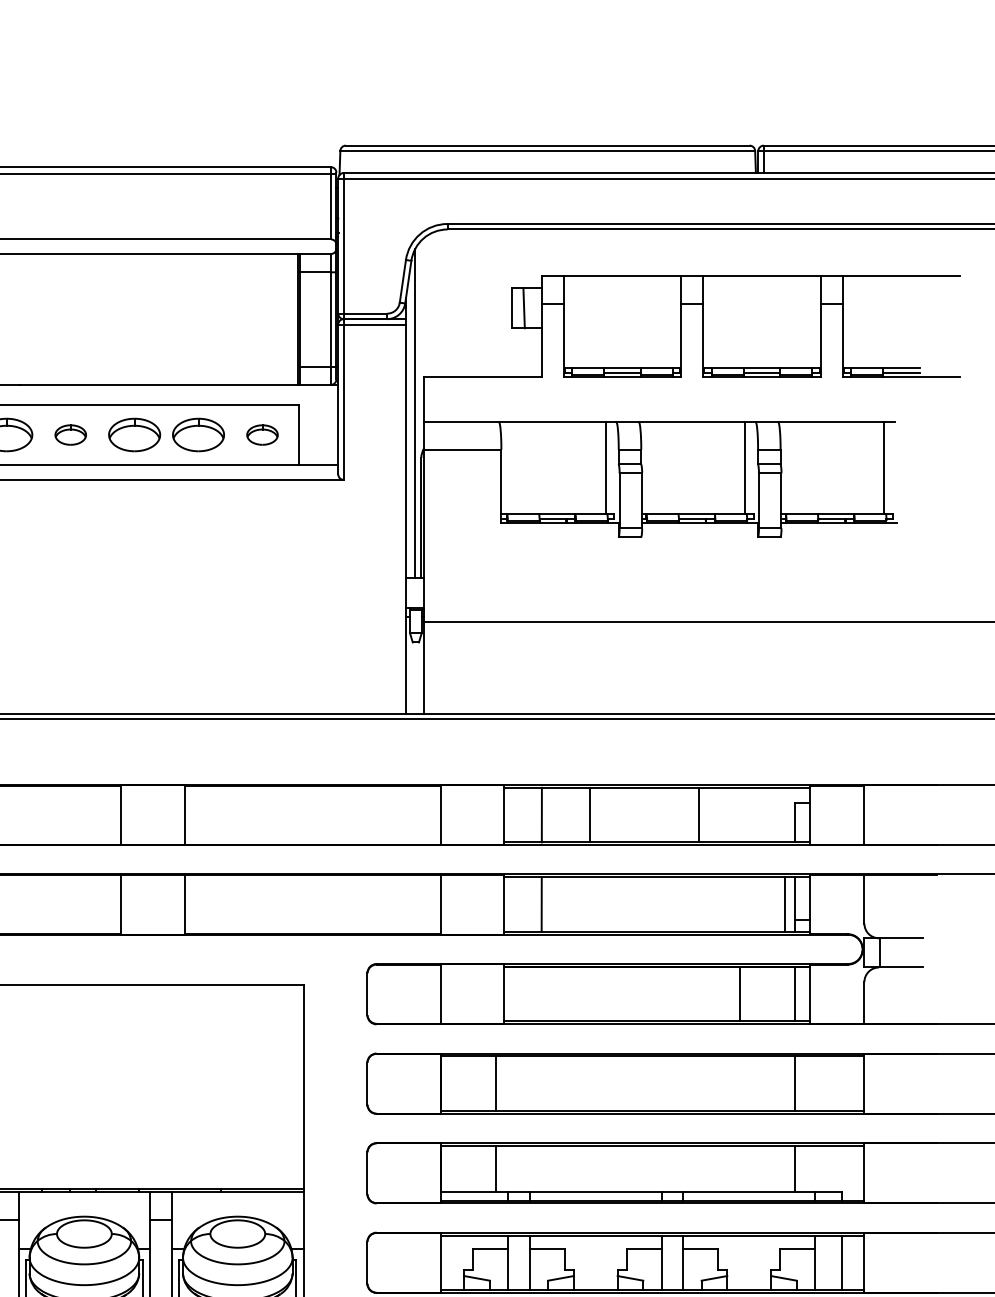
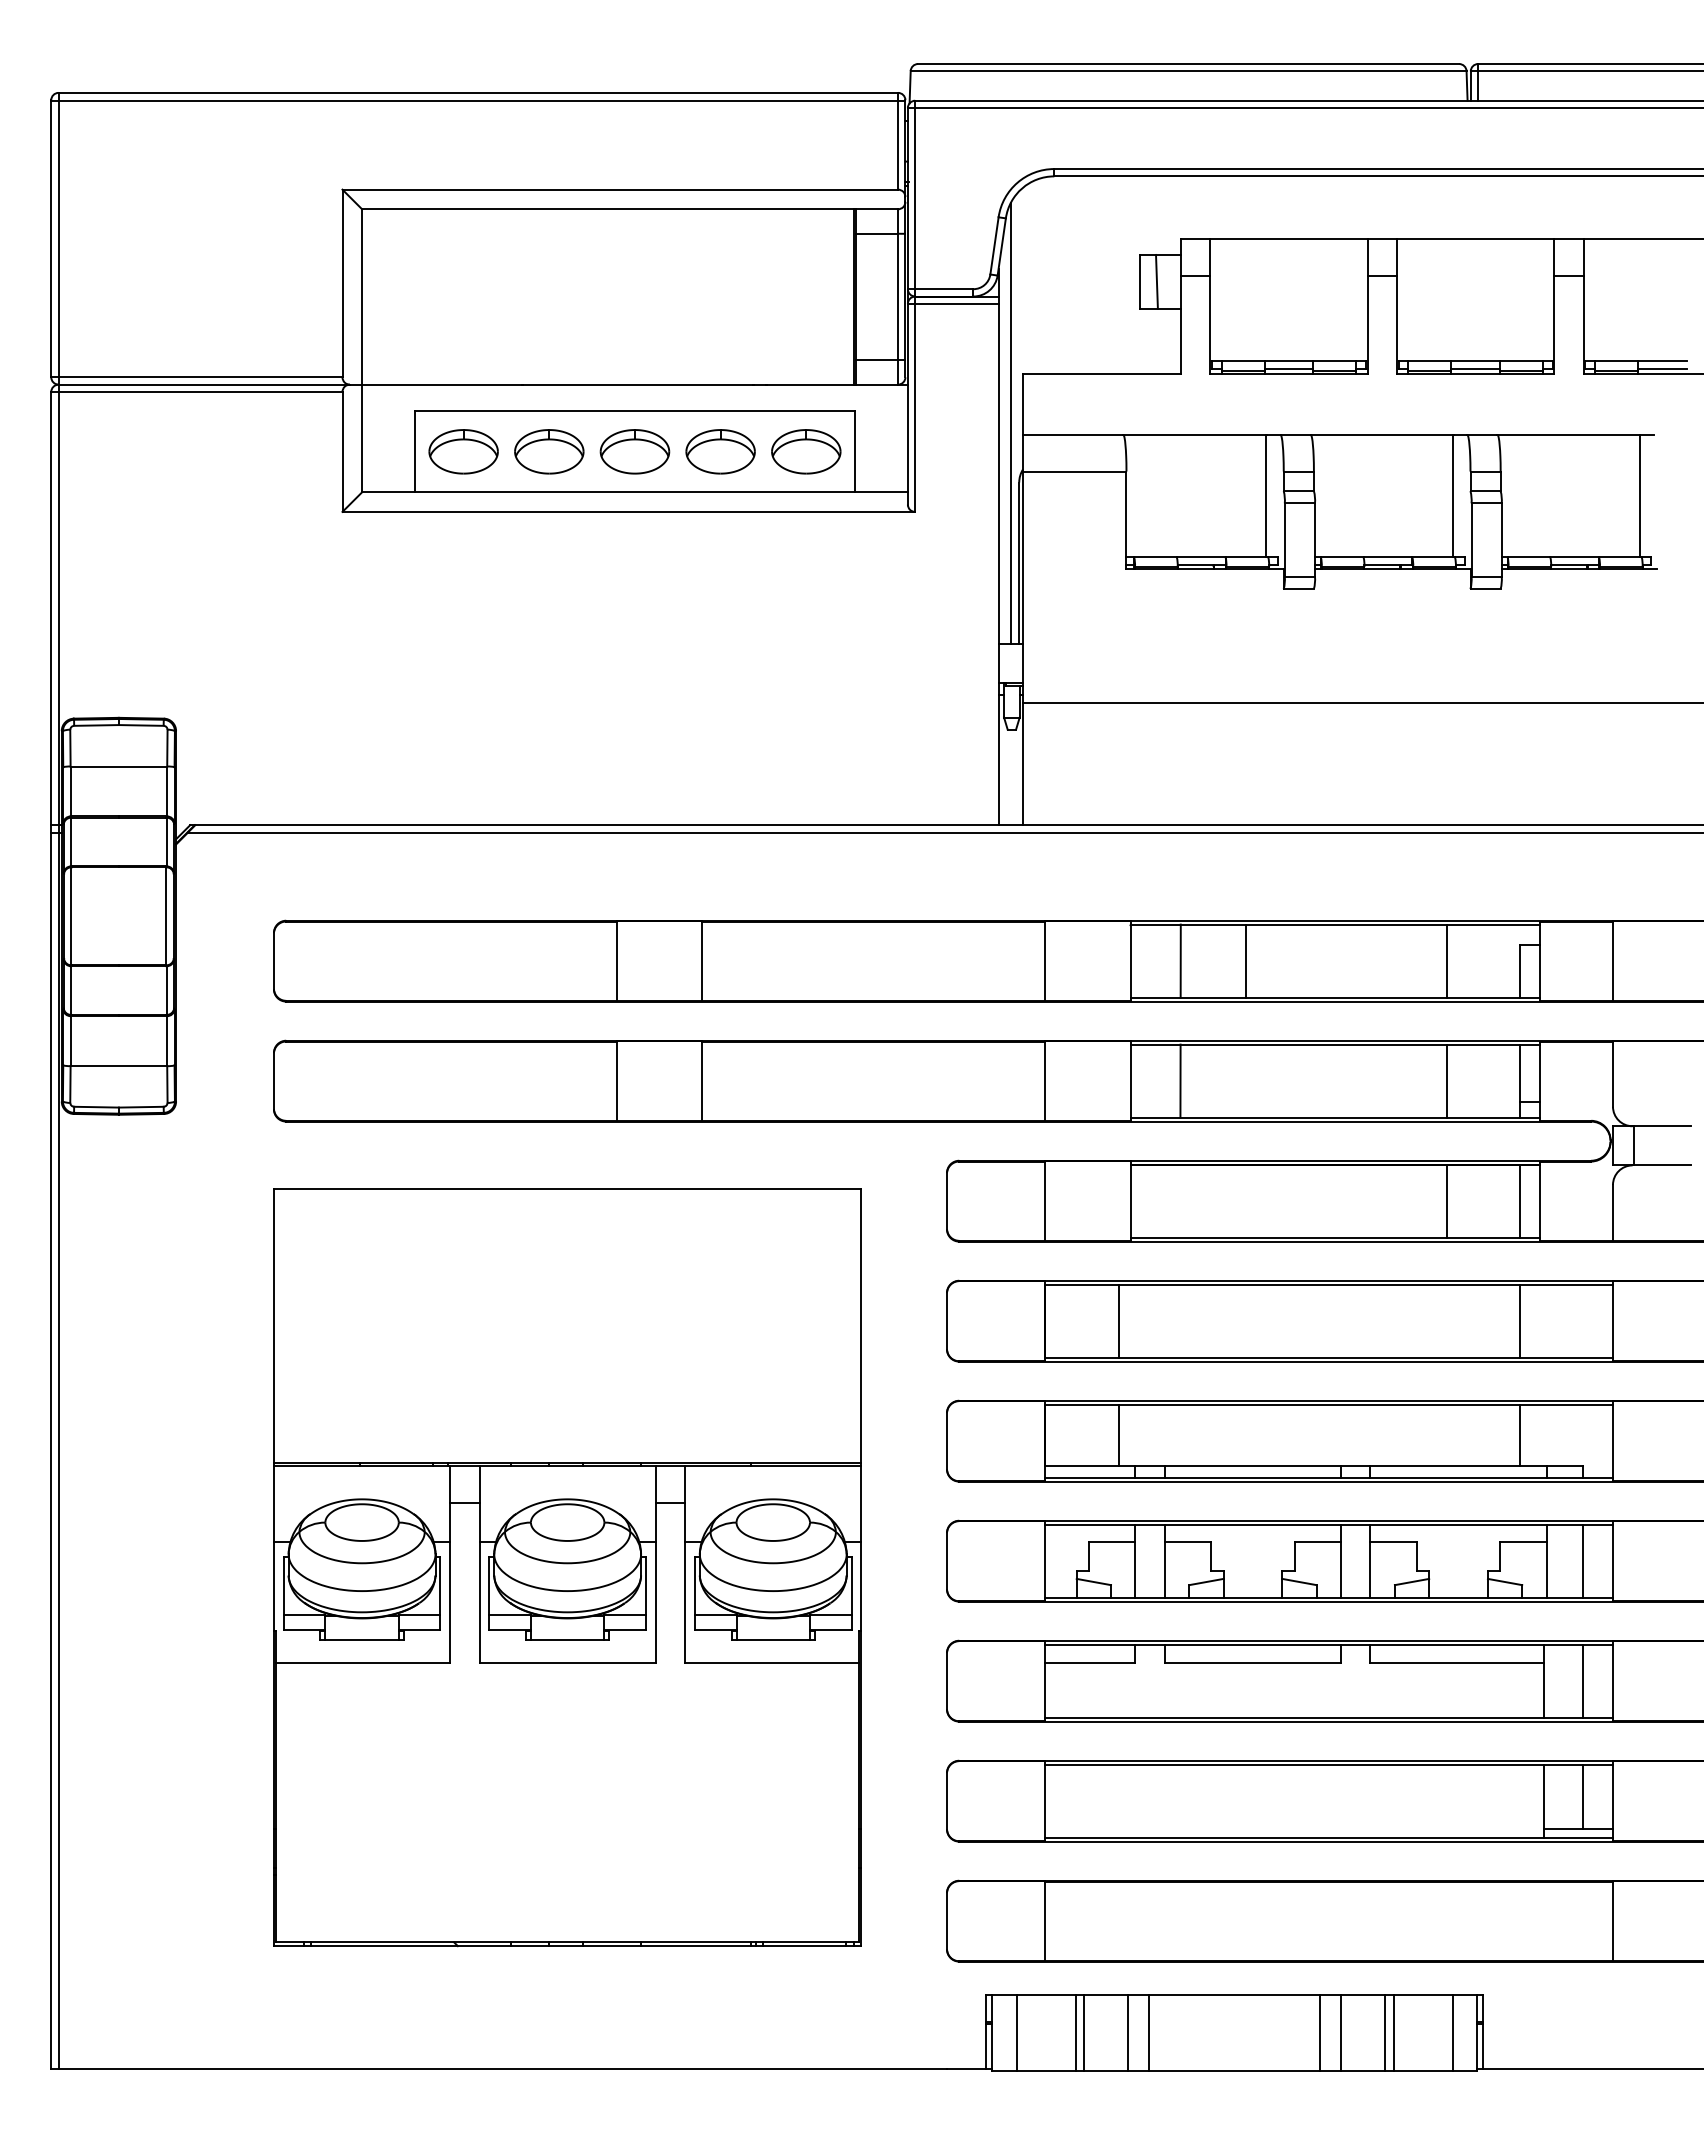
part: (70, 434) -> (549, 451), size x1.67
part: (262, 434) -> (806, 451), size x1.67
line: (699, 814) -> (1446, 960), moved
line: (784, 904) -> (1446, 1080), moved

